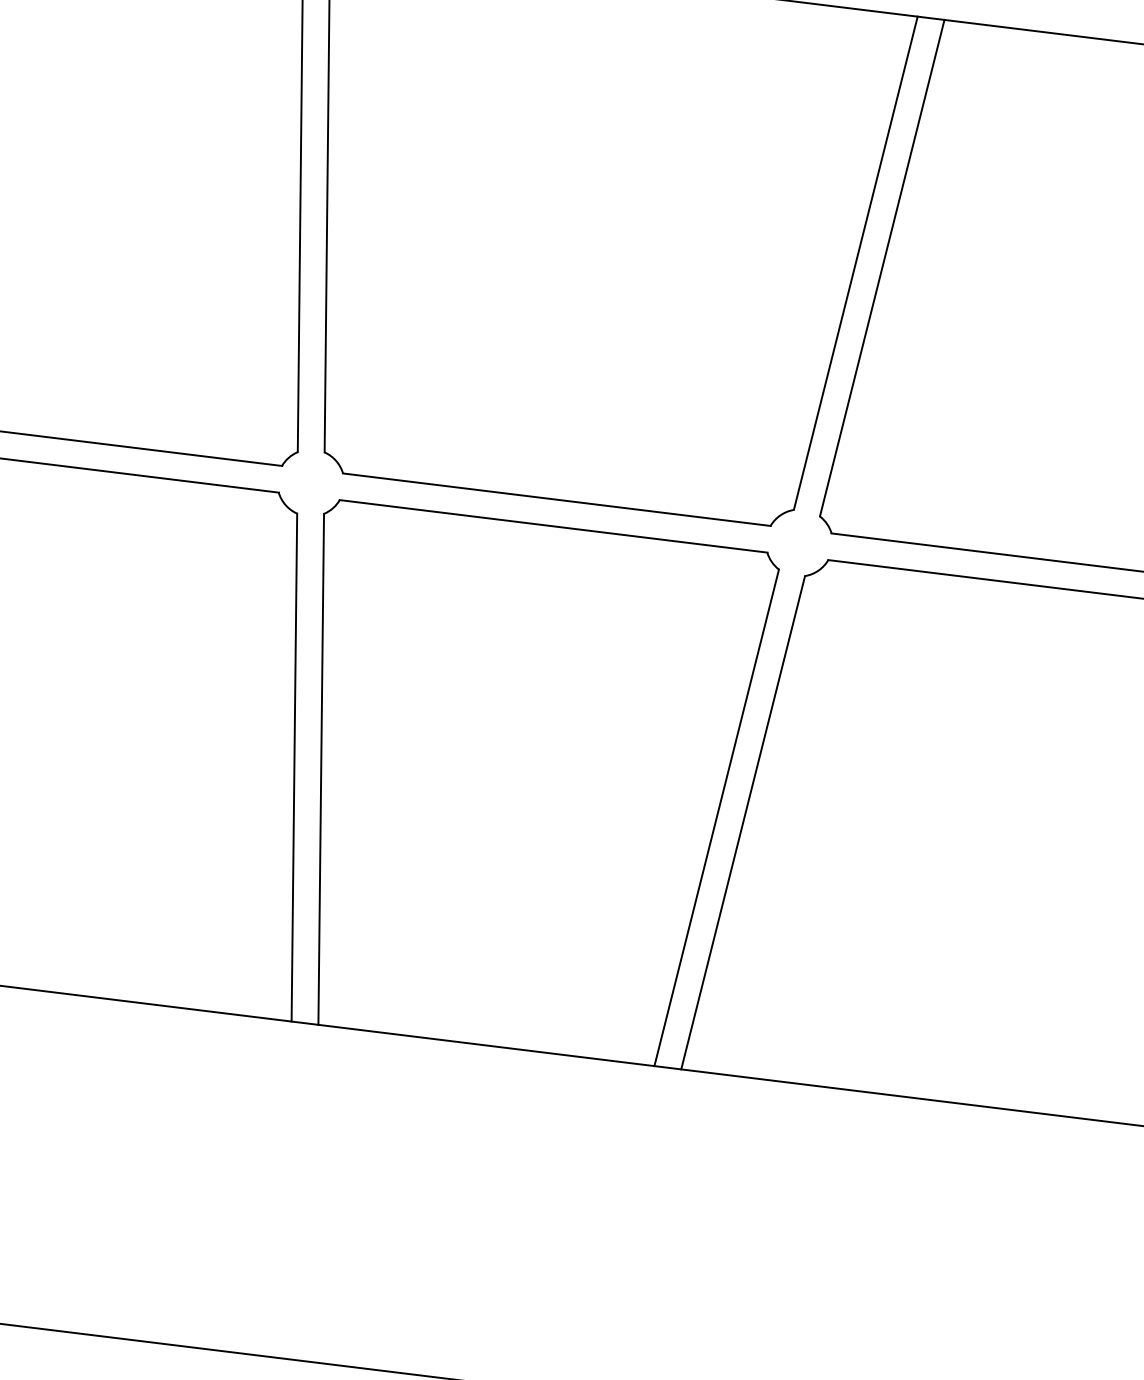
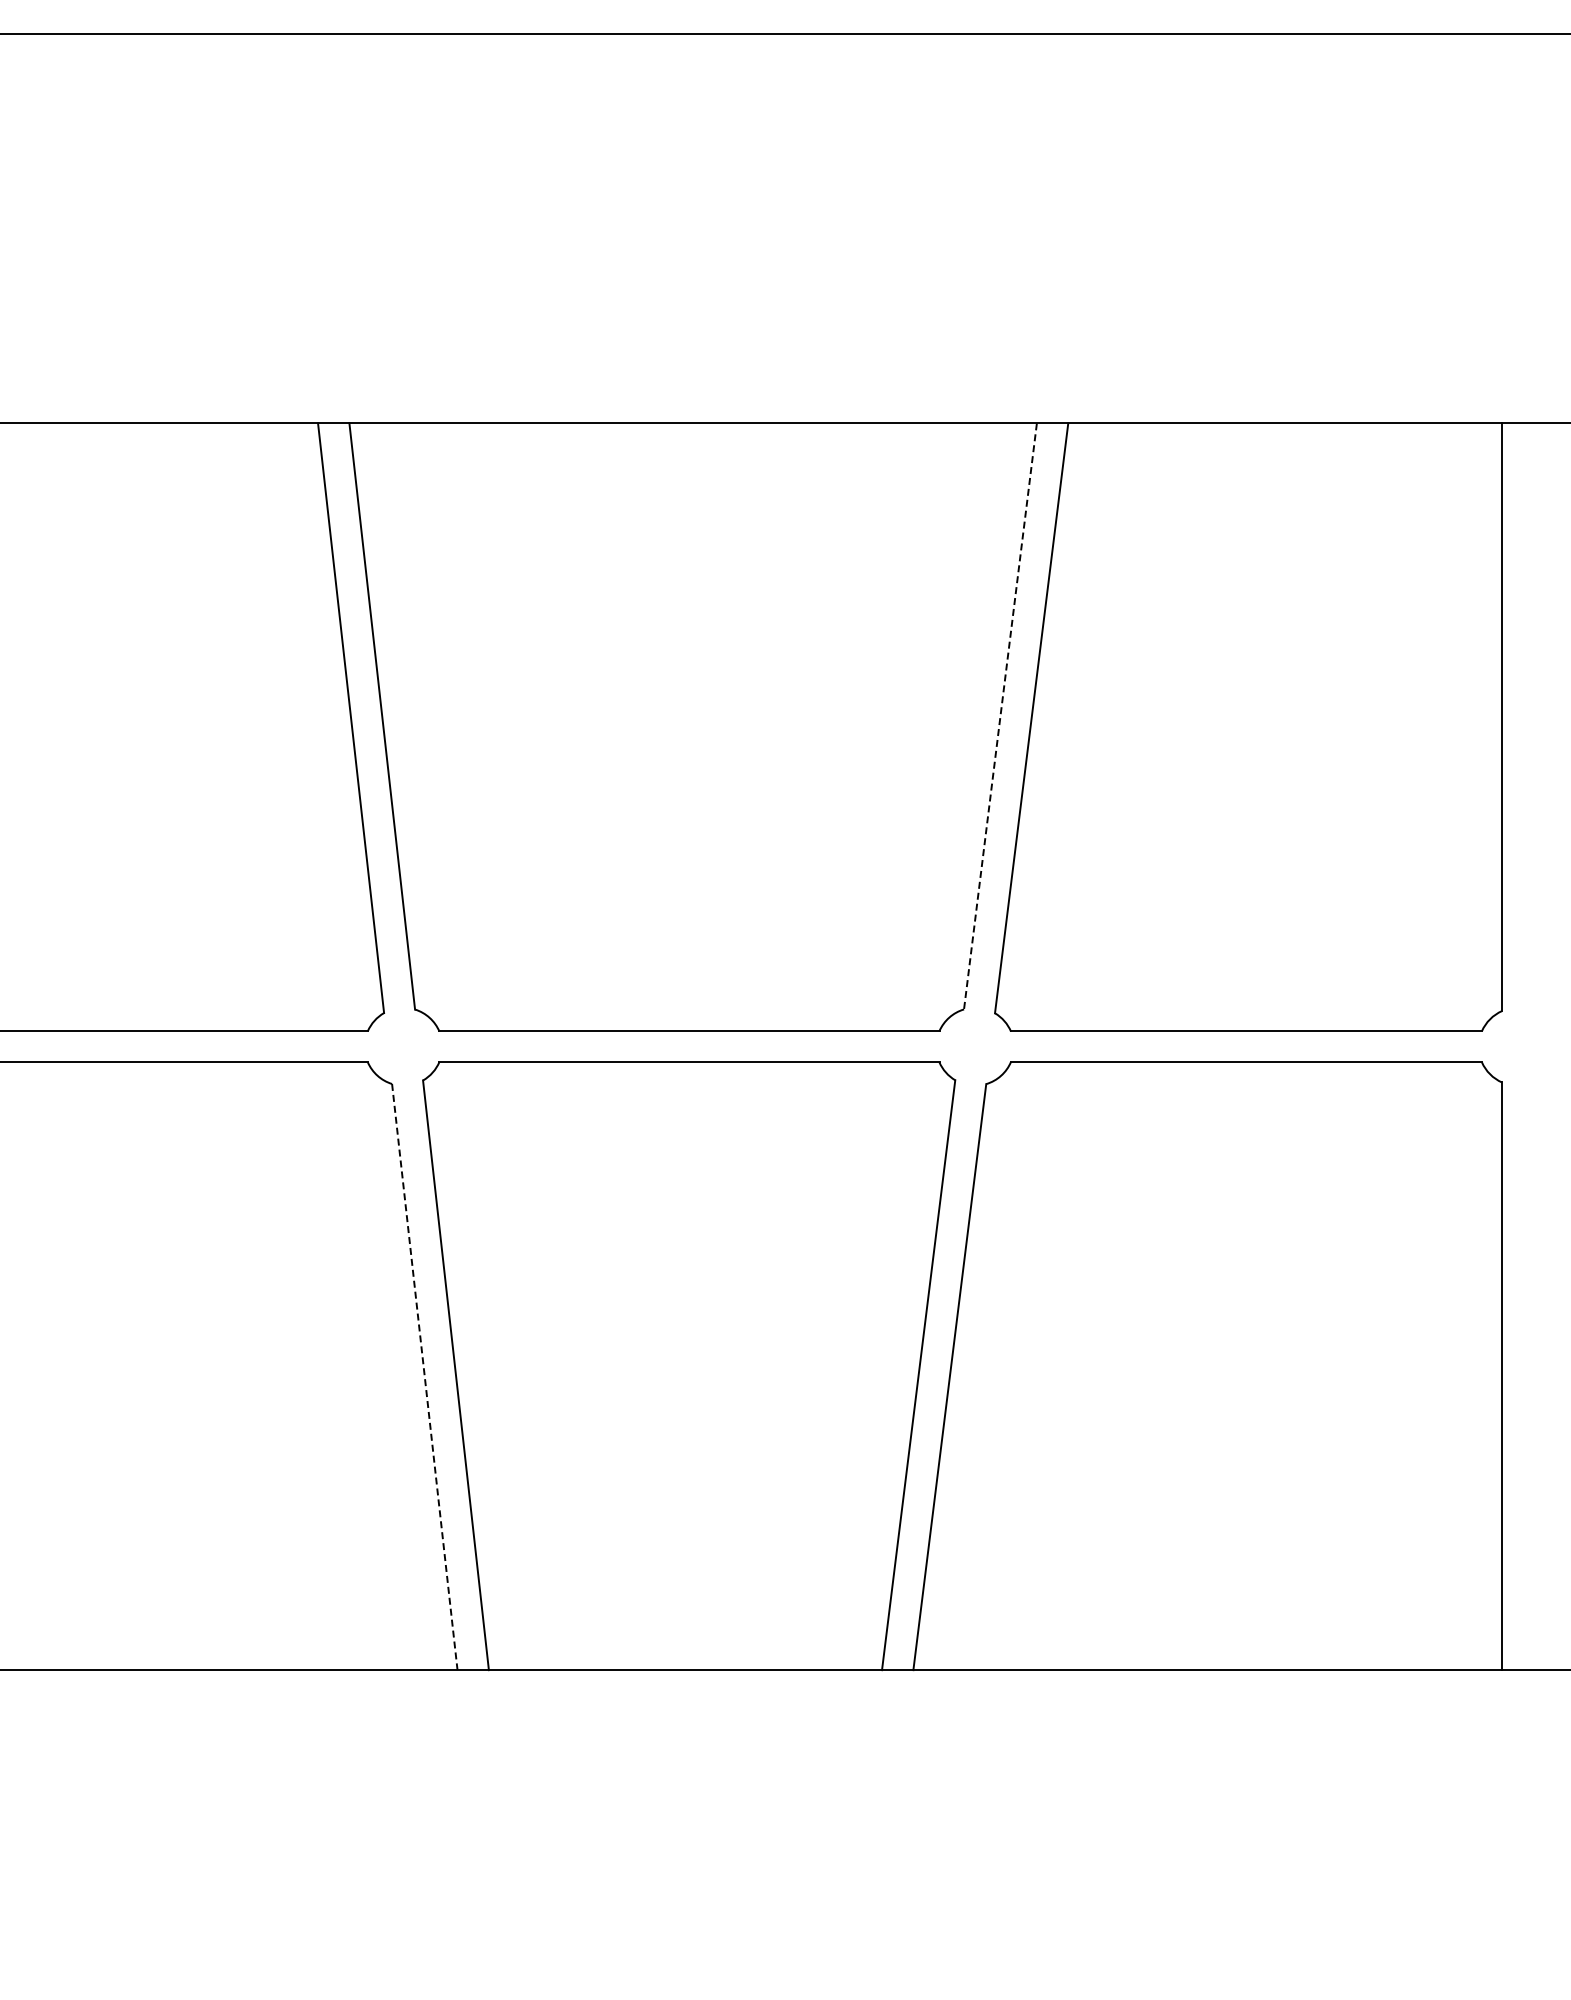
line: (855, 263) -> (1000, 716), solid -> dashed
line: (294, 767) -> (424, 1377), solid -> dashed

